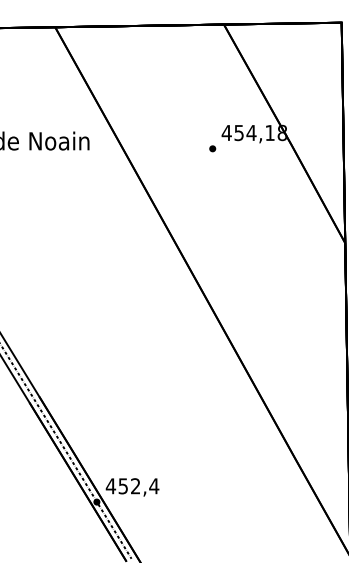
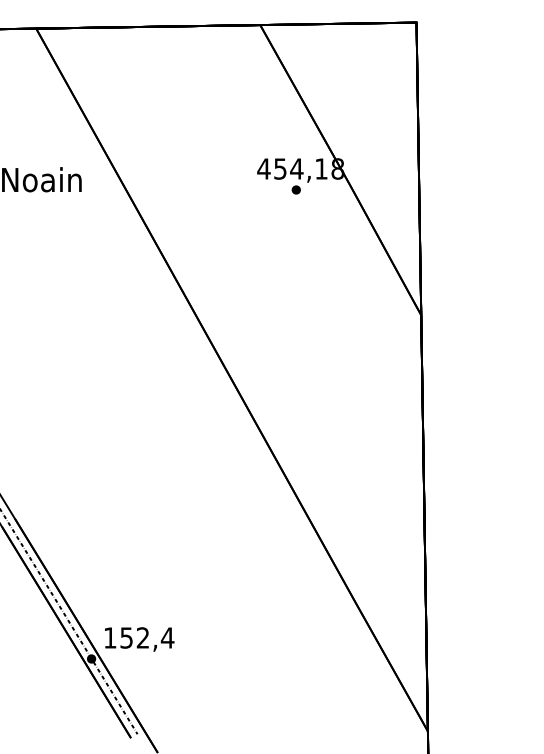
part: (212, 148) -> (295, 189), moved
text: (111, 485) -> (110, 637), 452,4 -> 152,4

